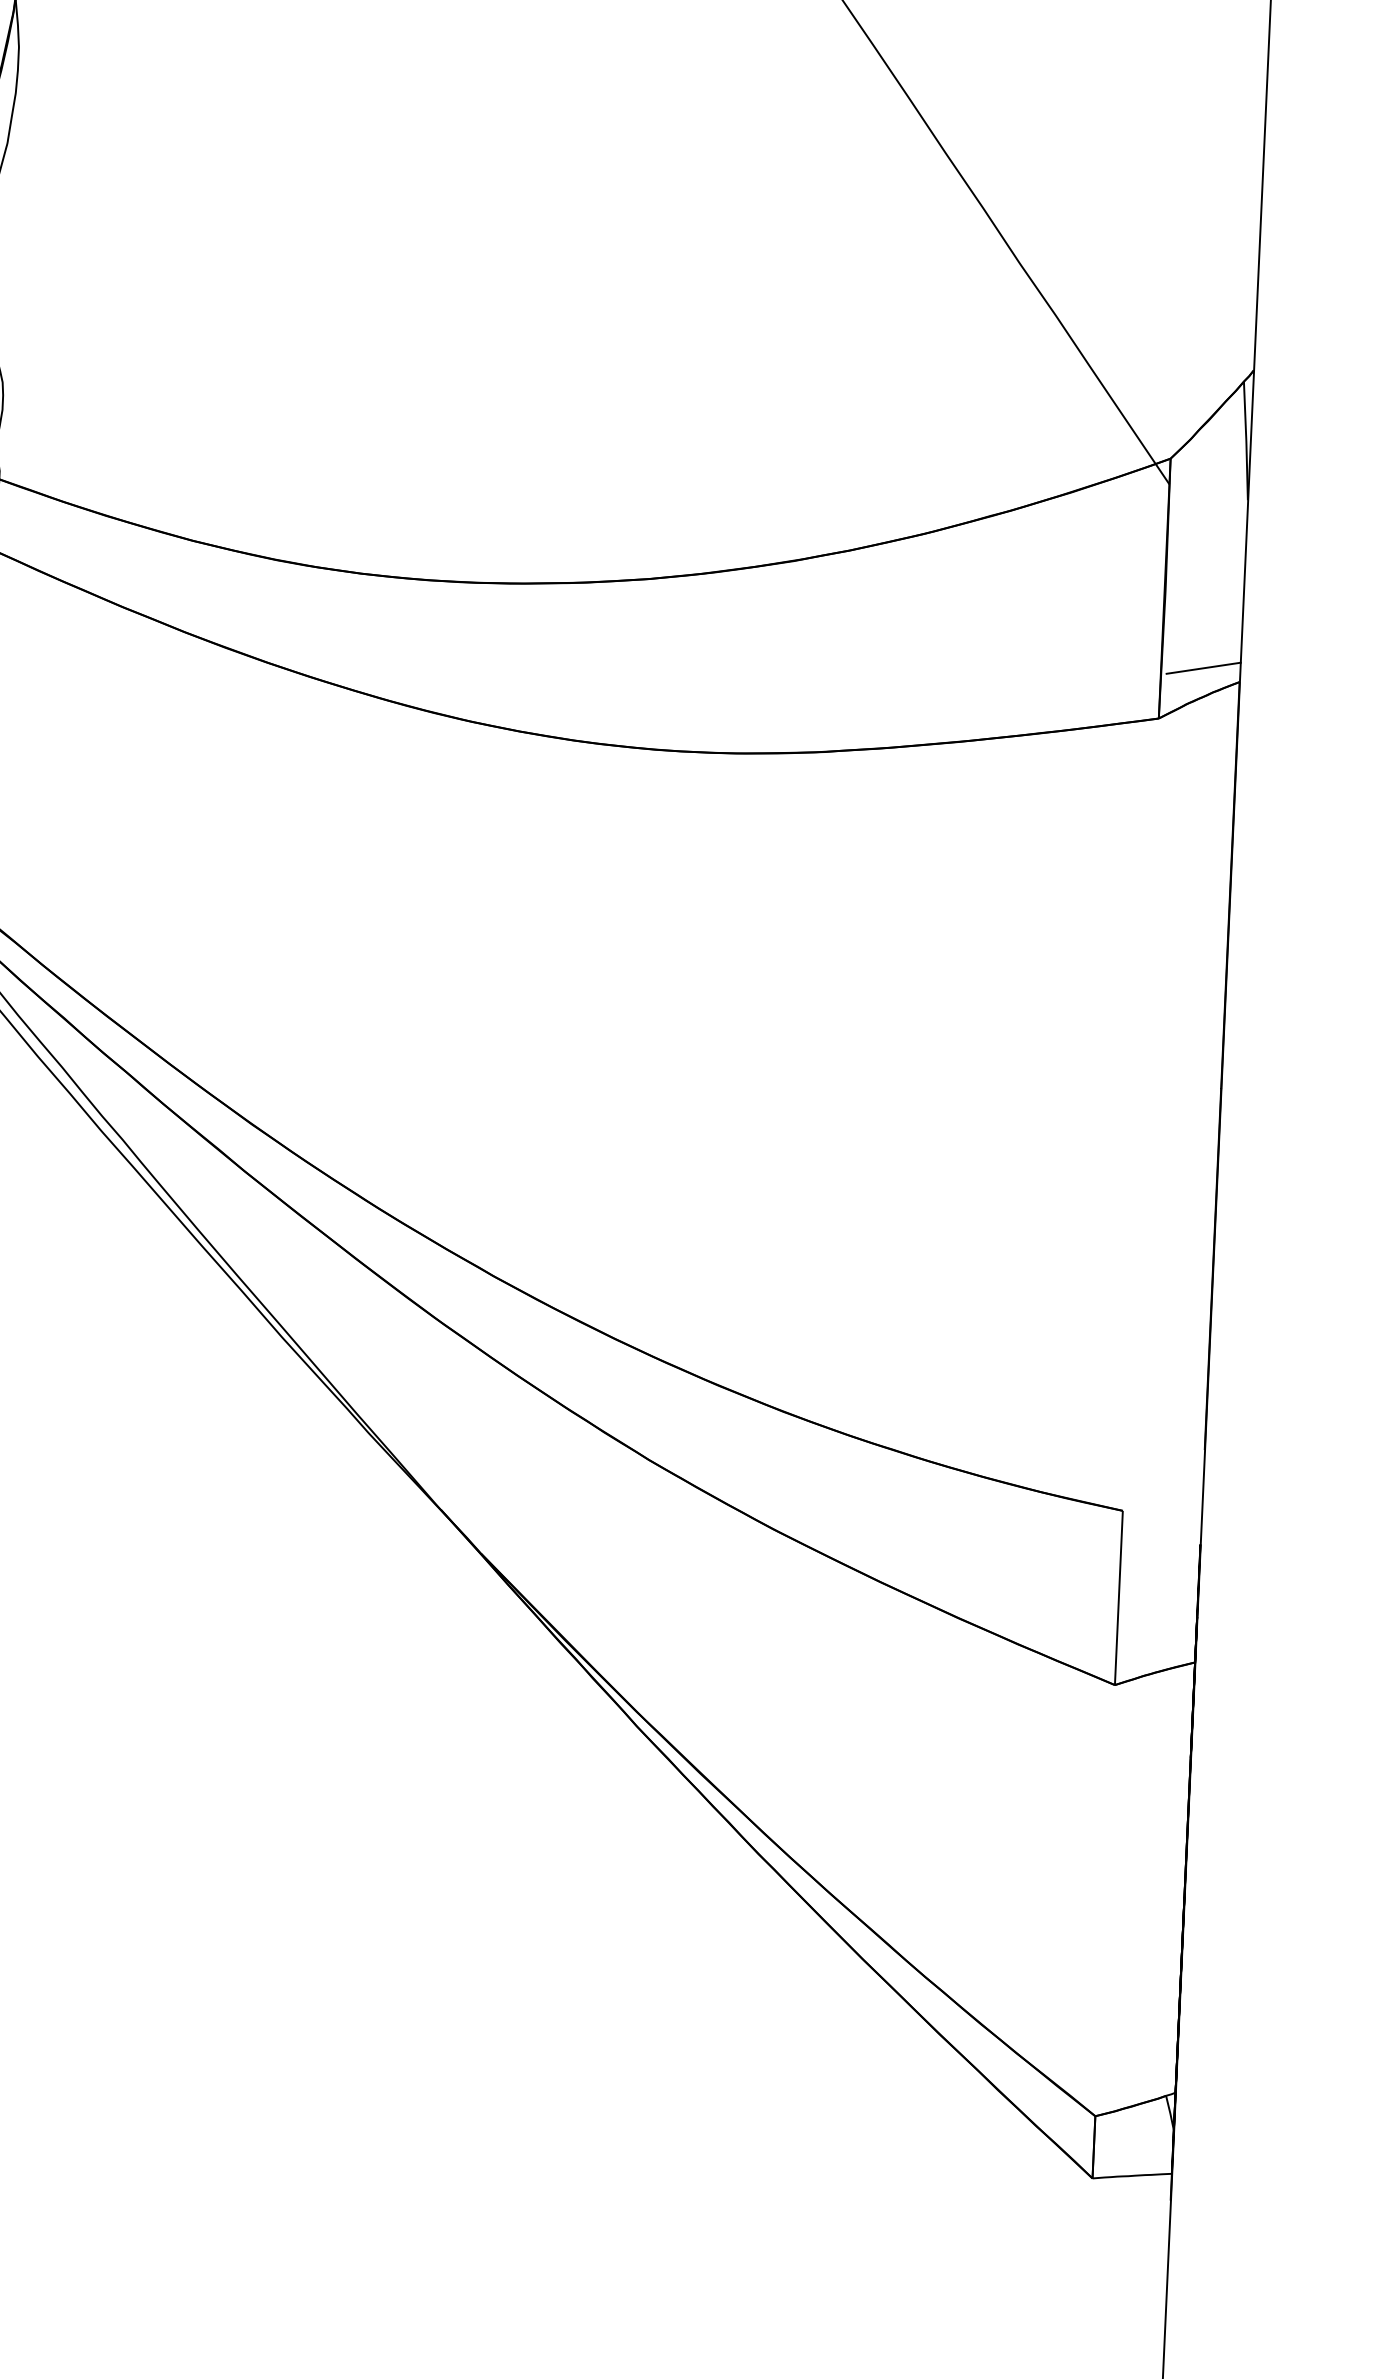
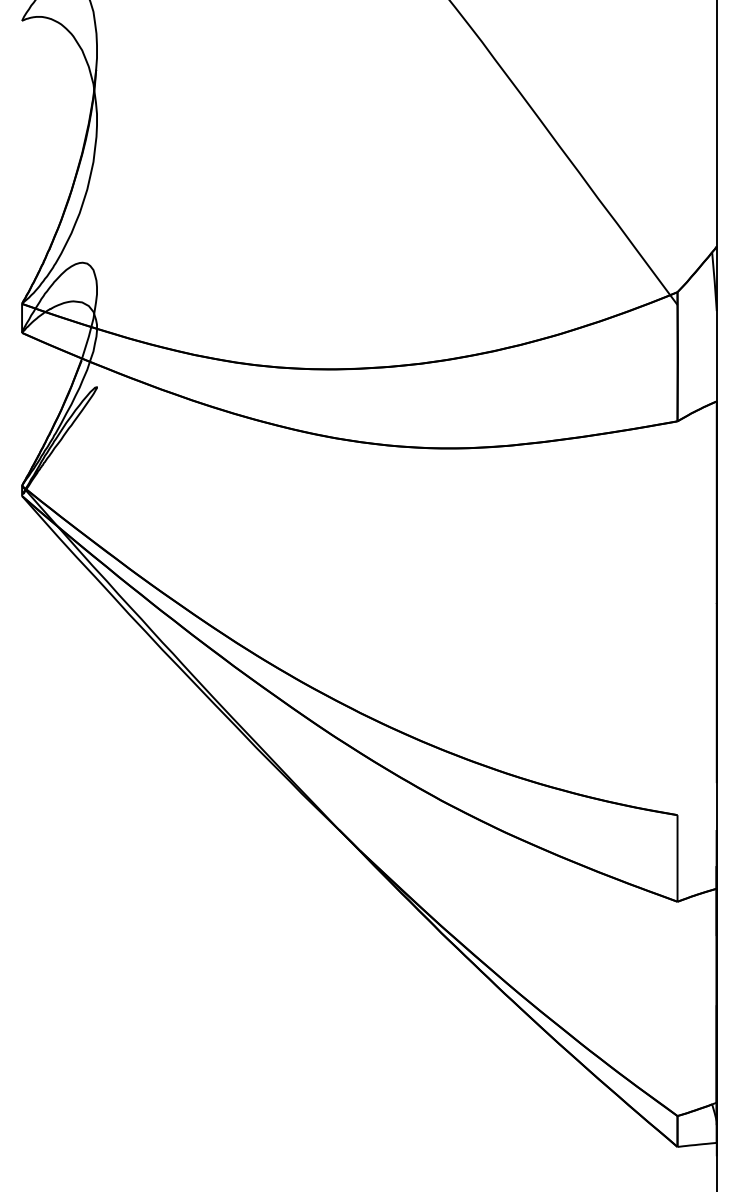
line: (1203, 666) -> (698, 394), removed

